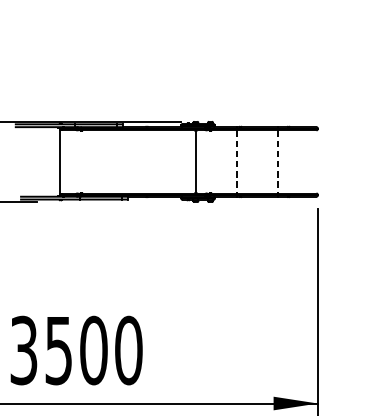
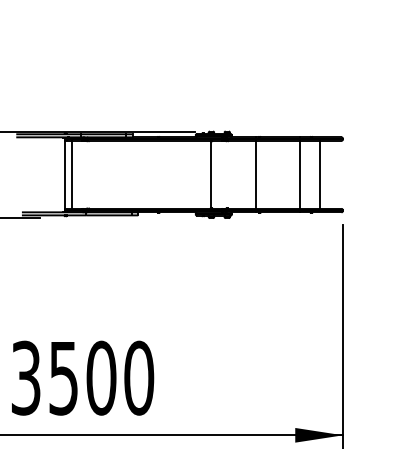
line: (66, 161) -> (71, 174), added
line: (297, 161) -> (320, 174), added
line: (237, 162) -> (256, 175), dashed -> solid
line: (278, 162) -> (300, 175), dashed -> solid

